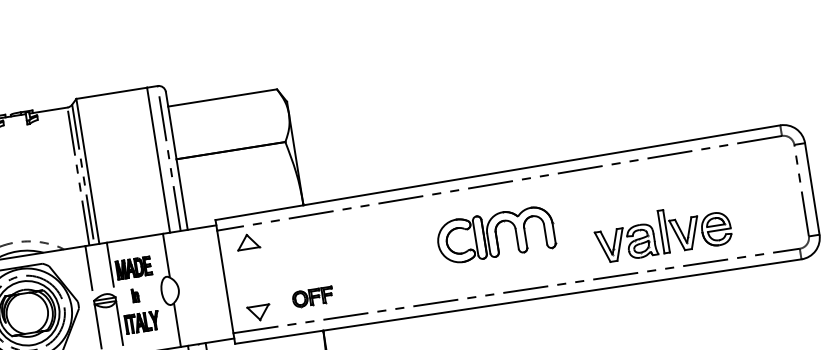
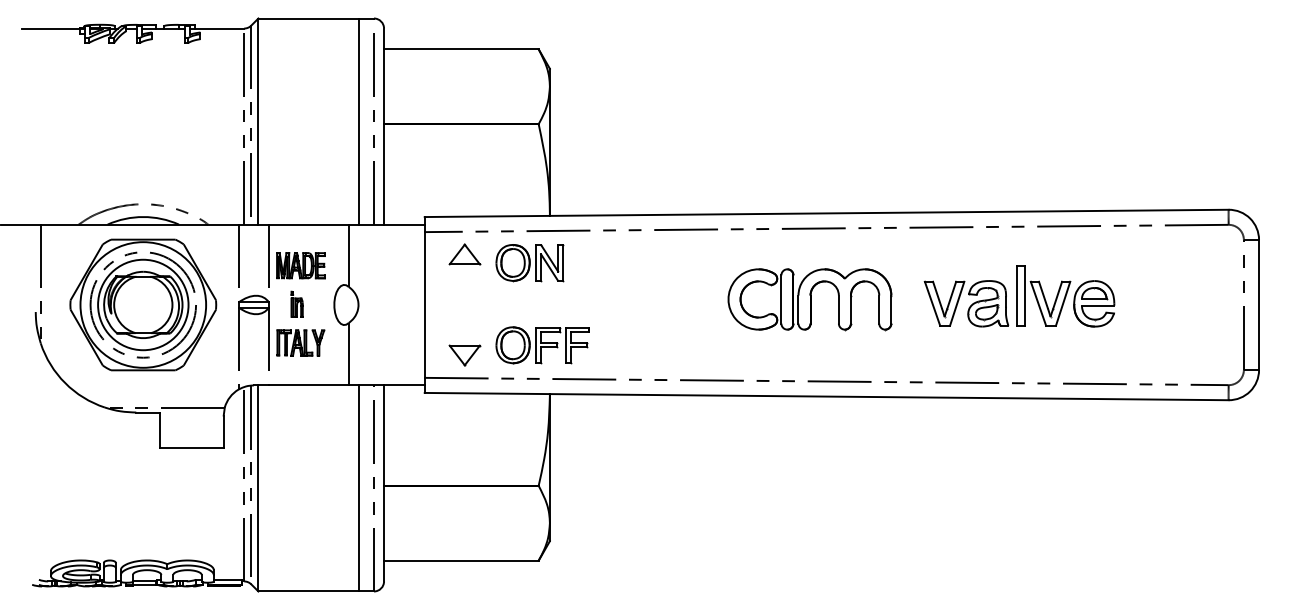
part: (663, 232) -> (1019, 296), moved
part: (294, 241) -> (529, 263), added
part: (134, 295) -> (296, 303), size x1.43
part: (312, 297) -> (542, 345), size x1.67

